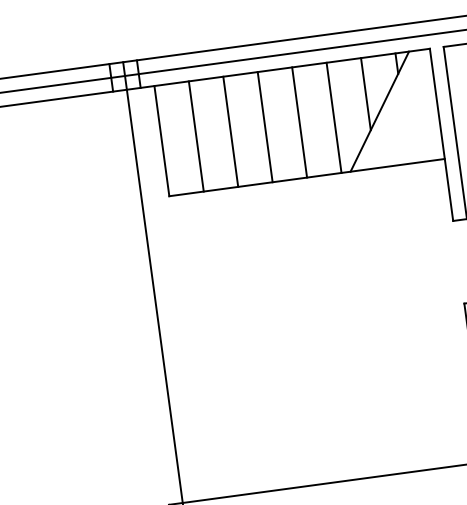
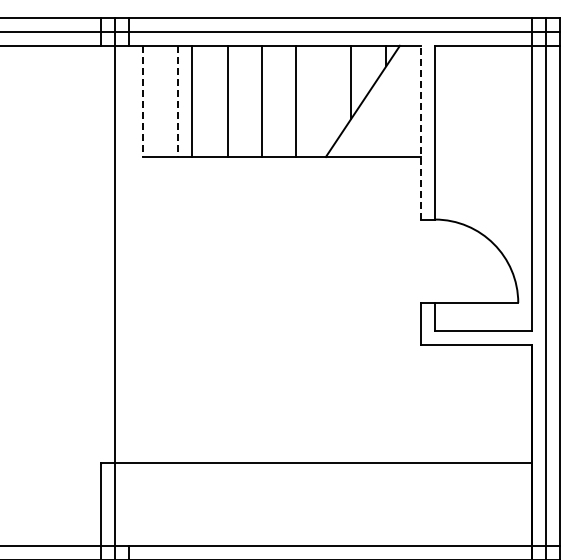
line: (333, 117) -> (295, 101), moved
line: (299, 122) -> (261, 101), moved
line: (265, 127) -> (228, 101), moved
line: (230, 131) -> (192, 101), moved
line: (441, 134) -> (420, 132), solid -> dashed
line: (196, 136) -> (177, 101), solid -> dashed
line: (161, 141) -> (142, 101), solid -> dashed

